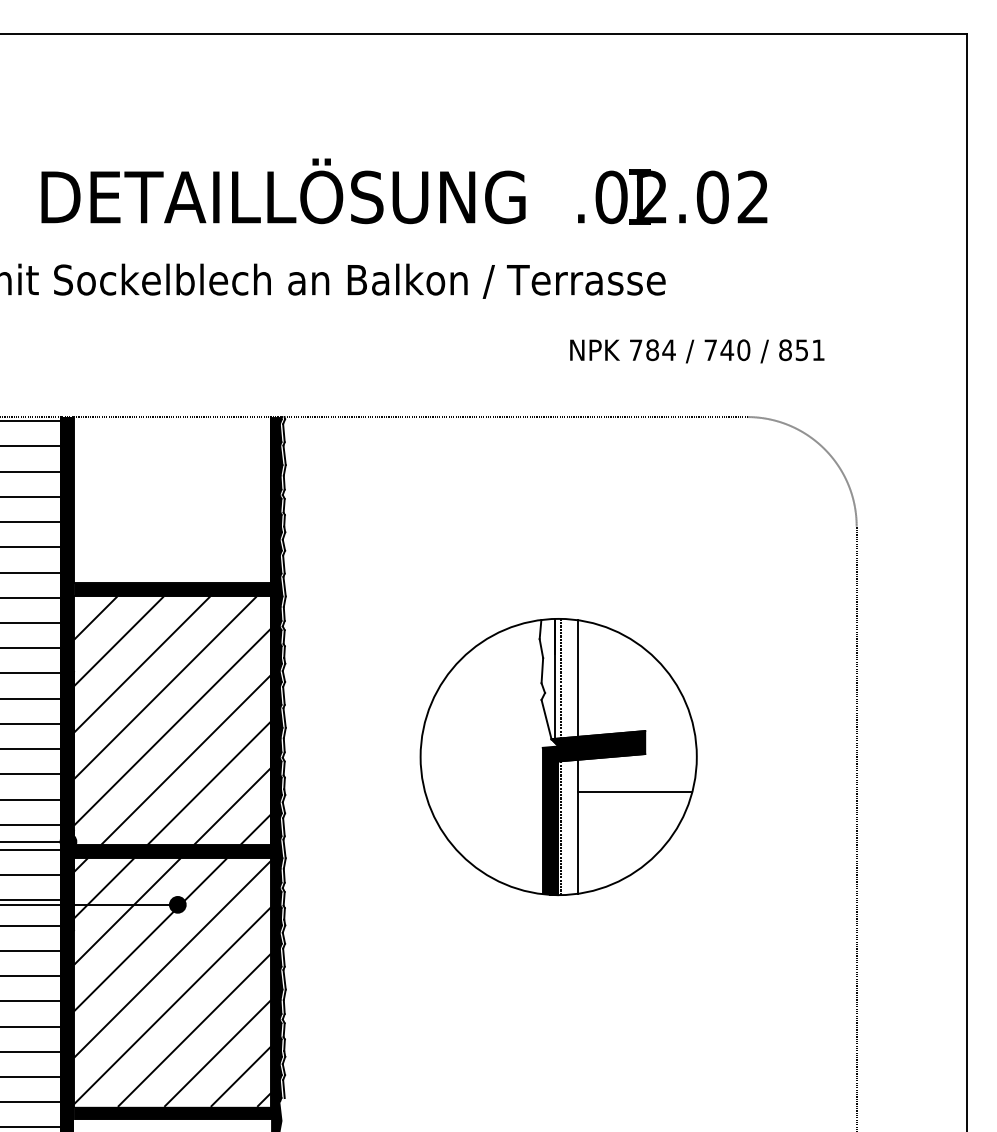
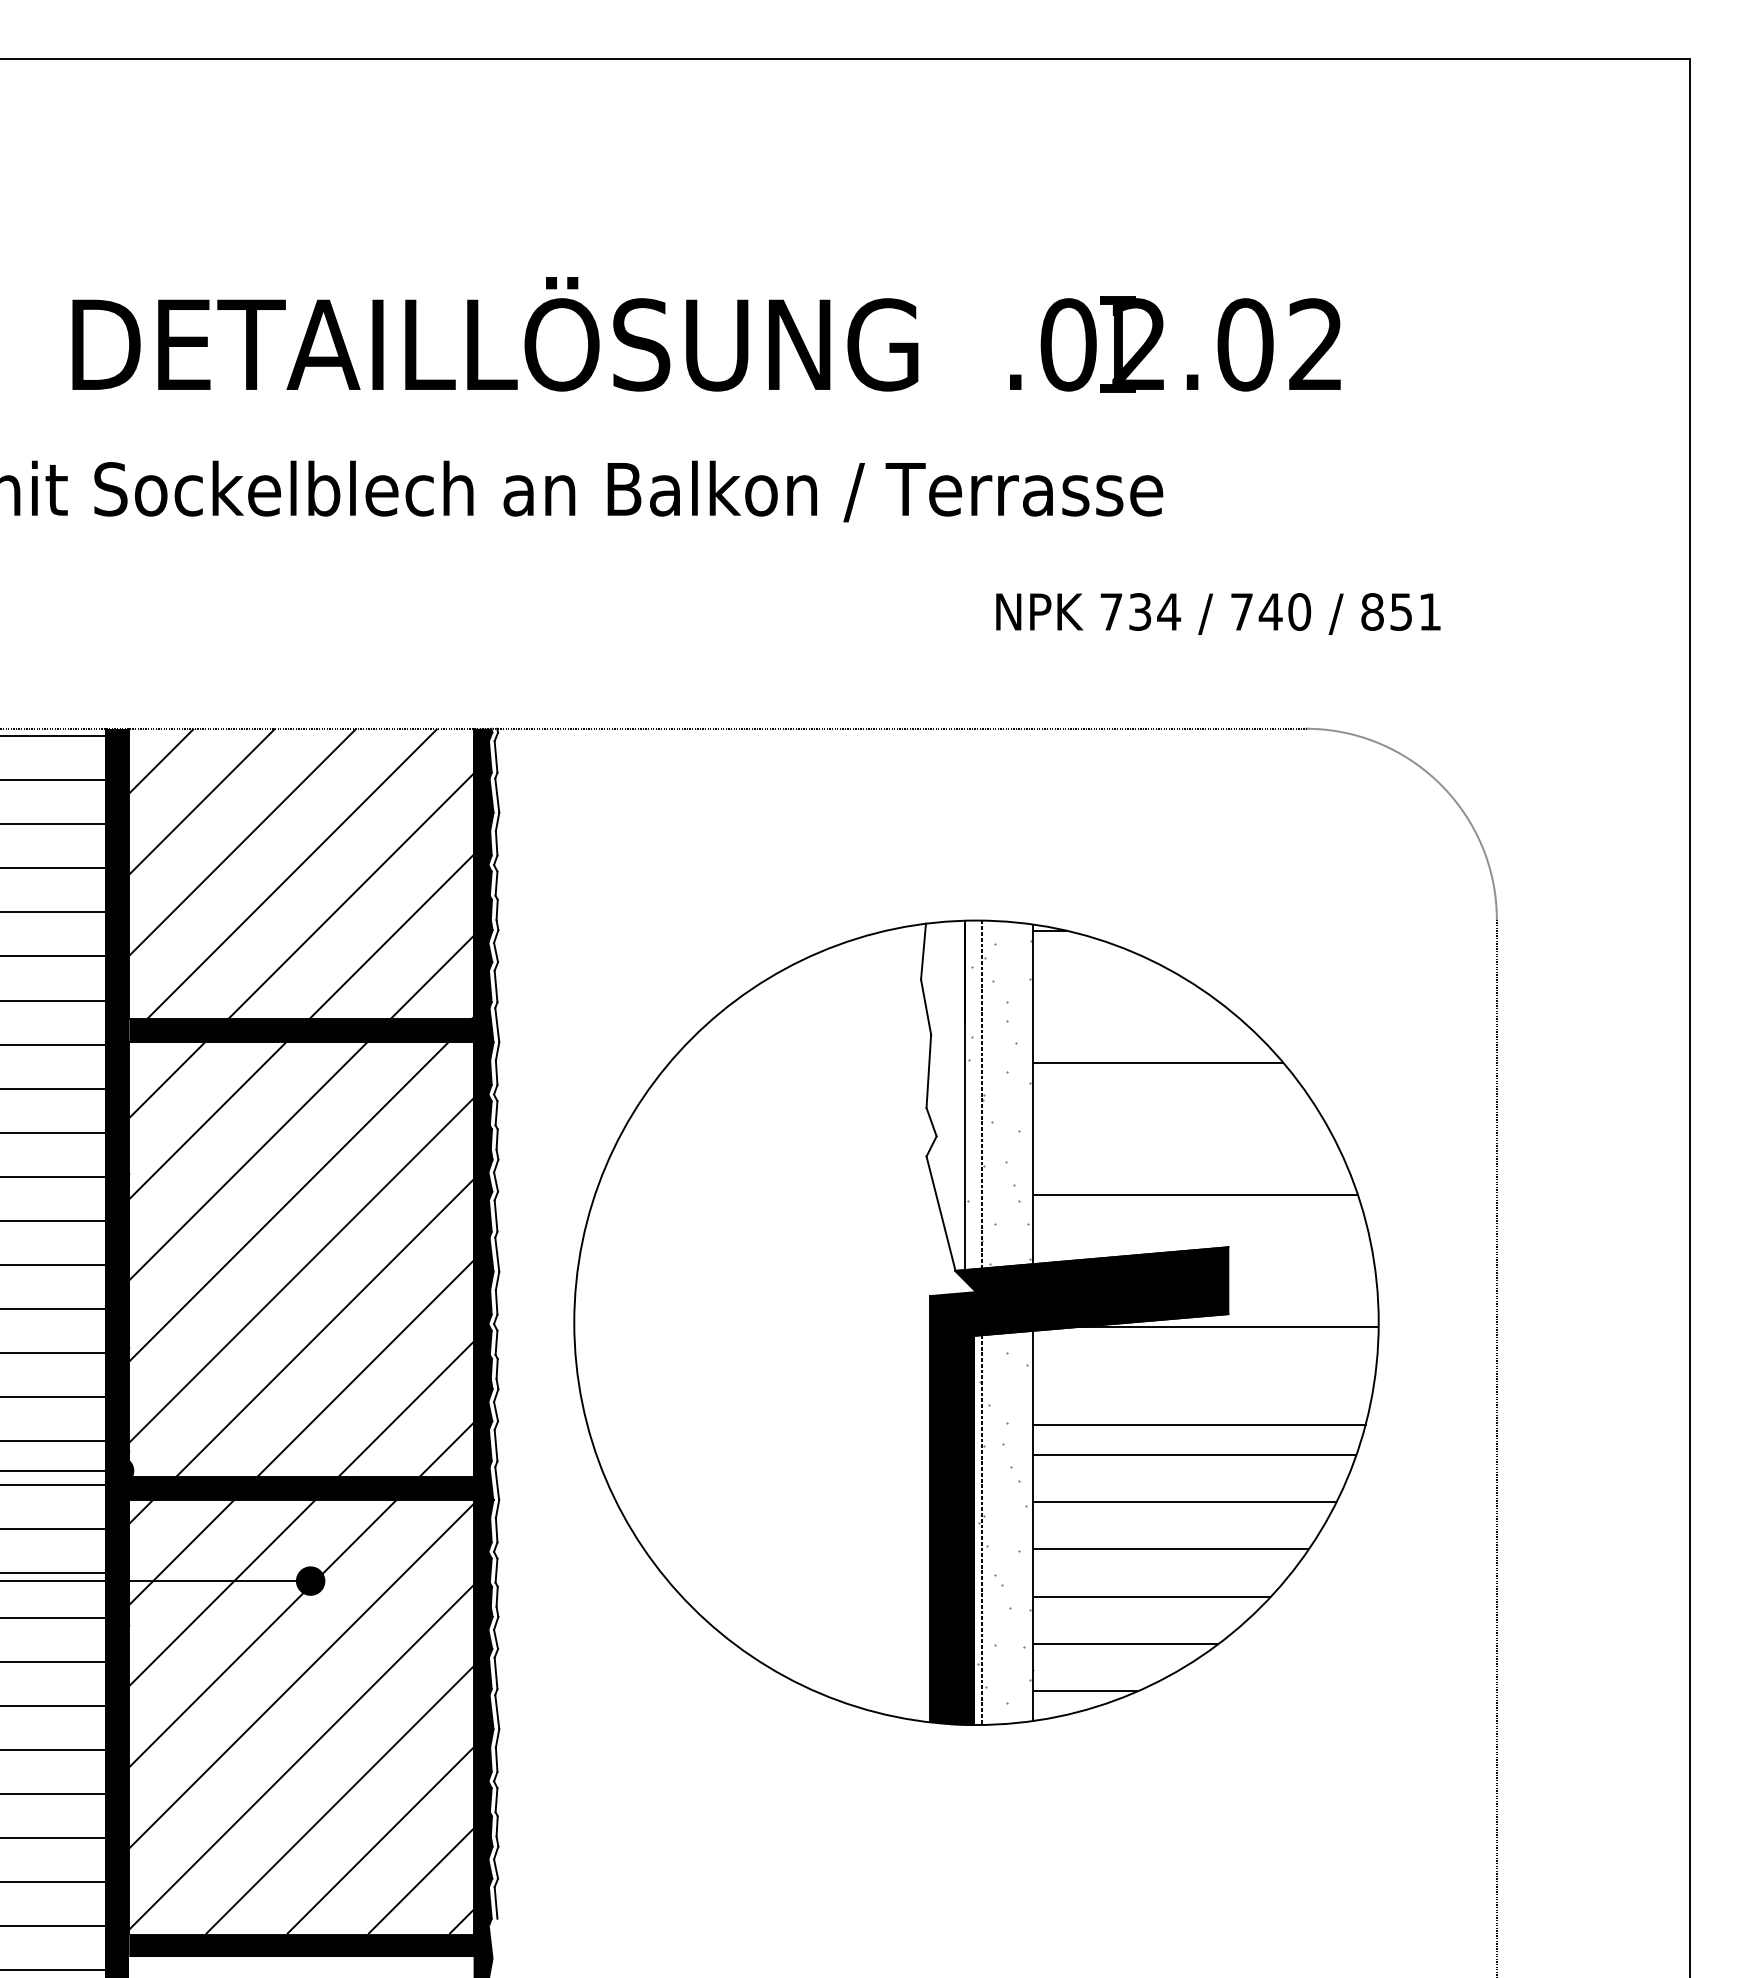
text: (652, 350) -> (1140, 612), 784 -> 734
hatch: (172, 500) -> (301, 874), added
part: (558, 756) -> (975, 1321), size x1.67

